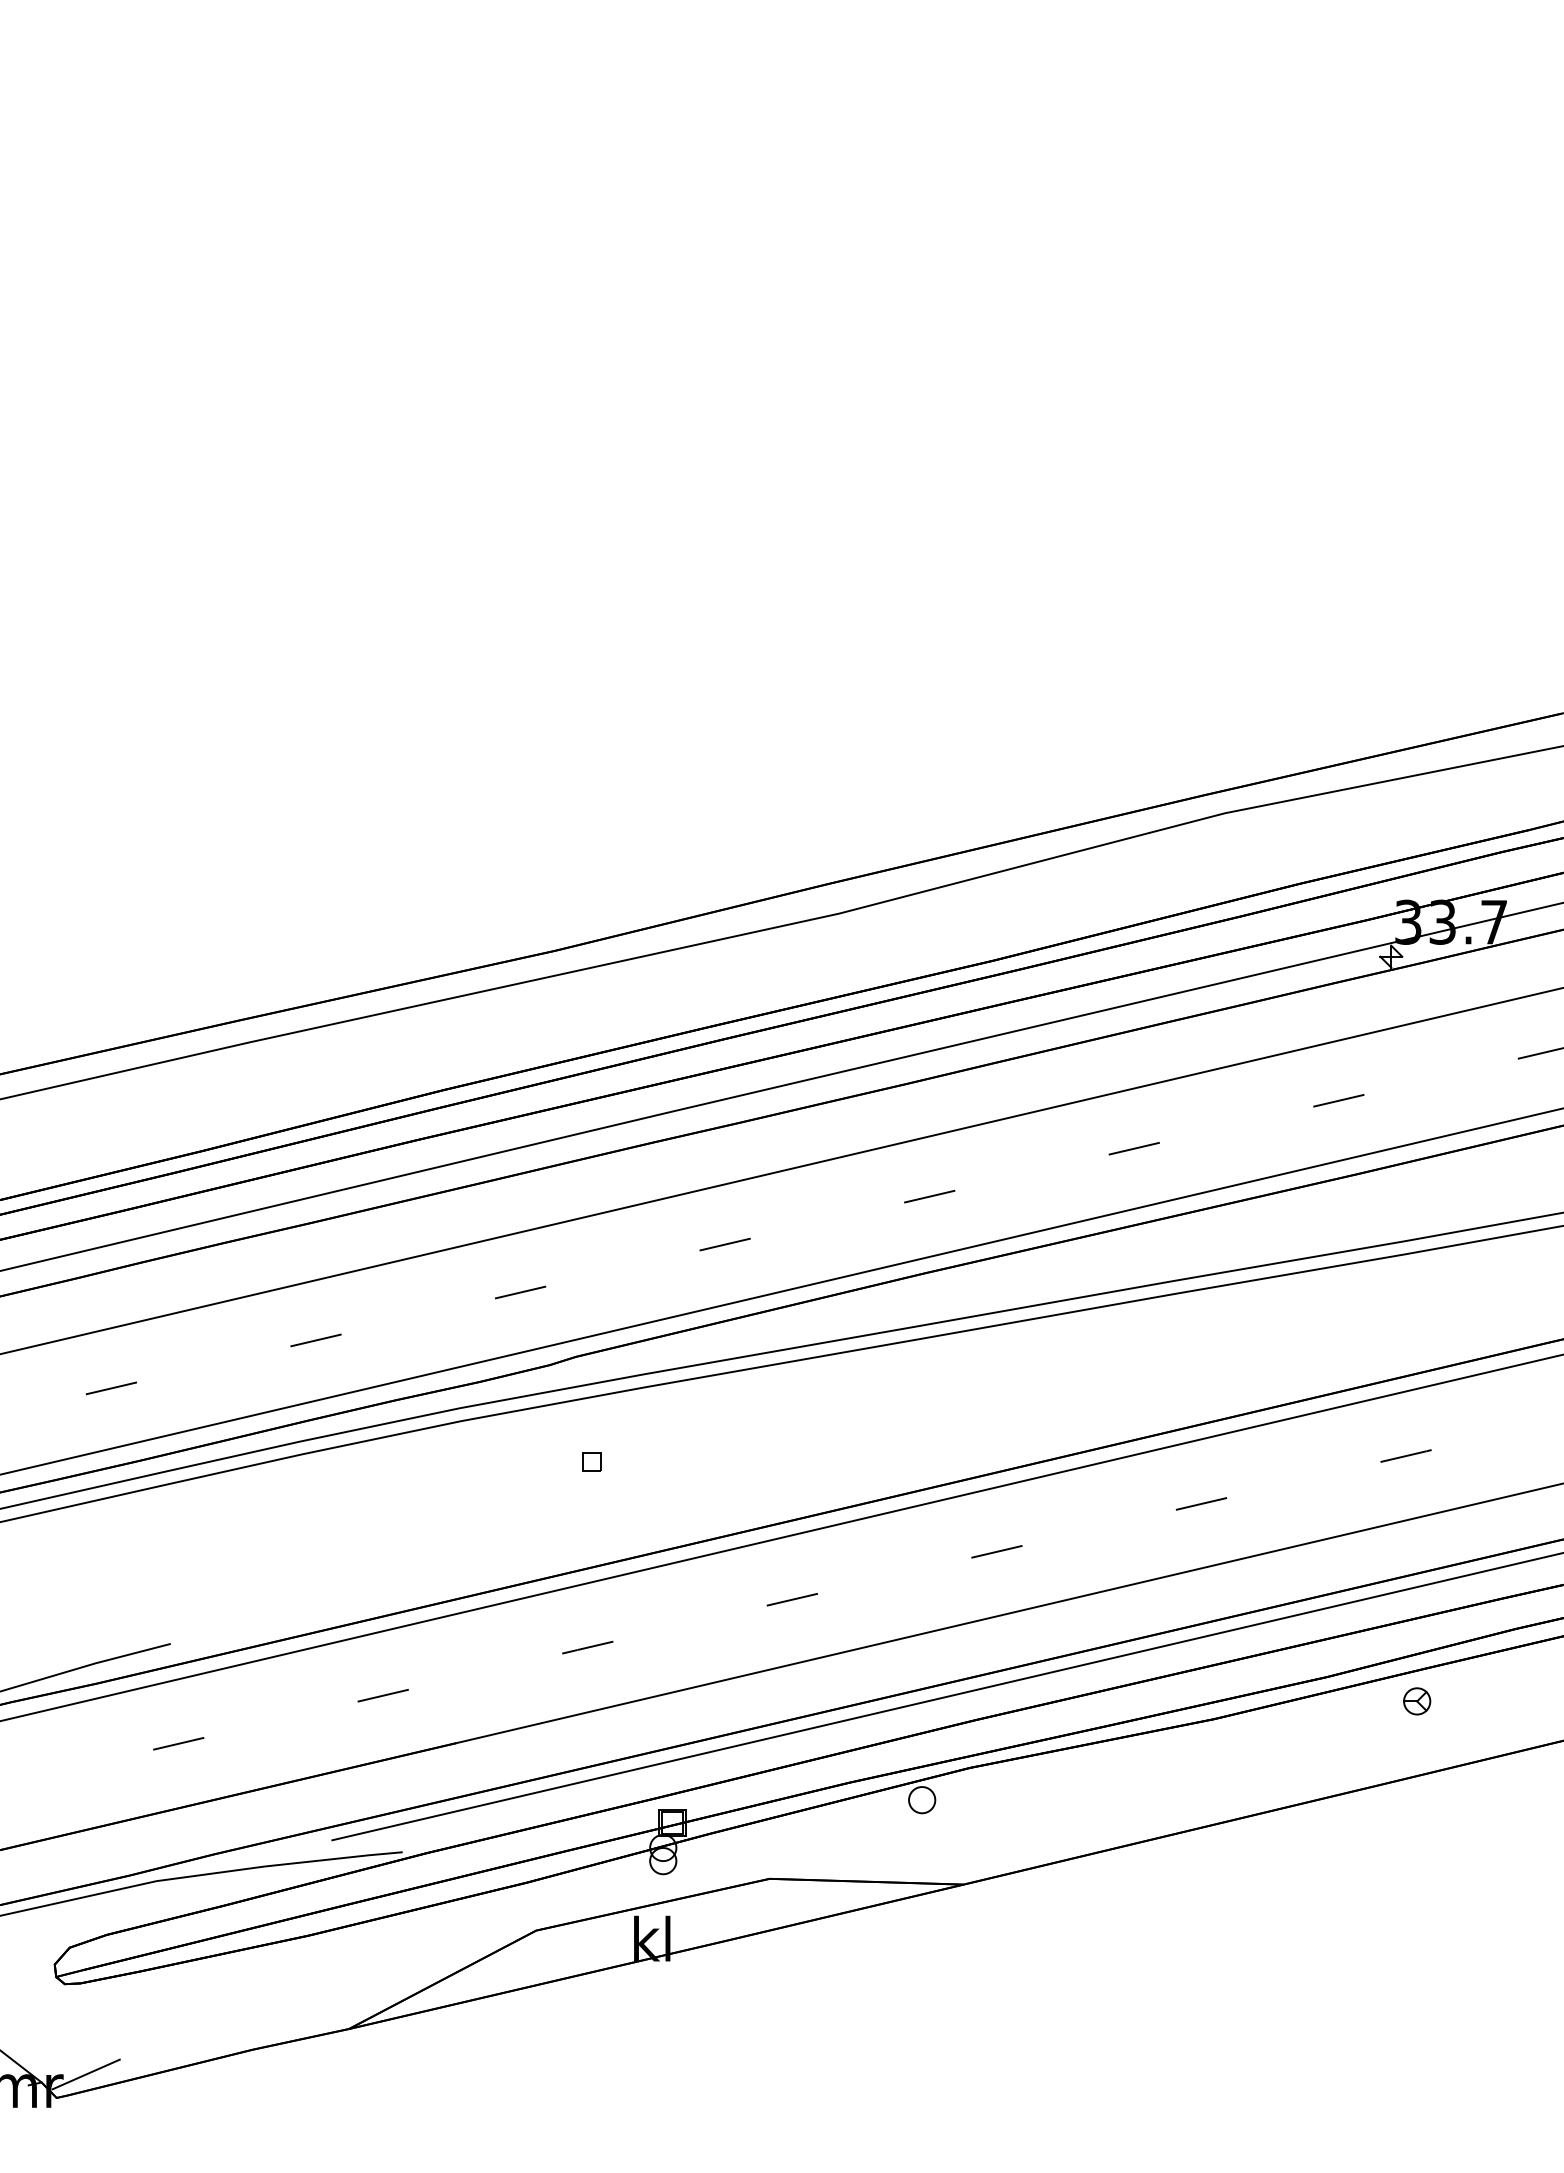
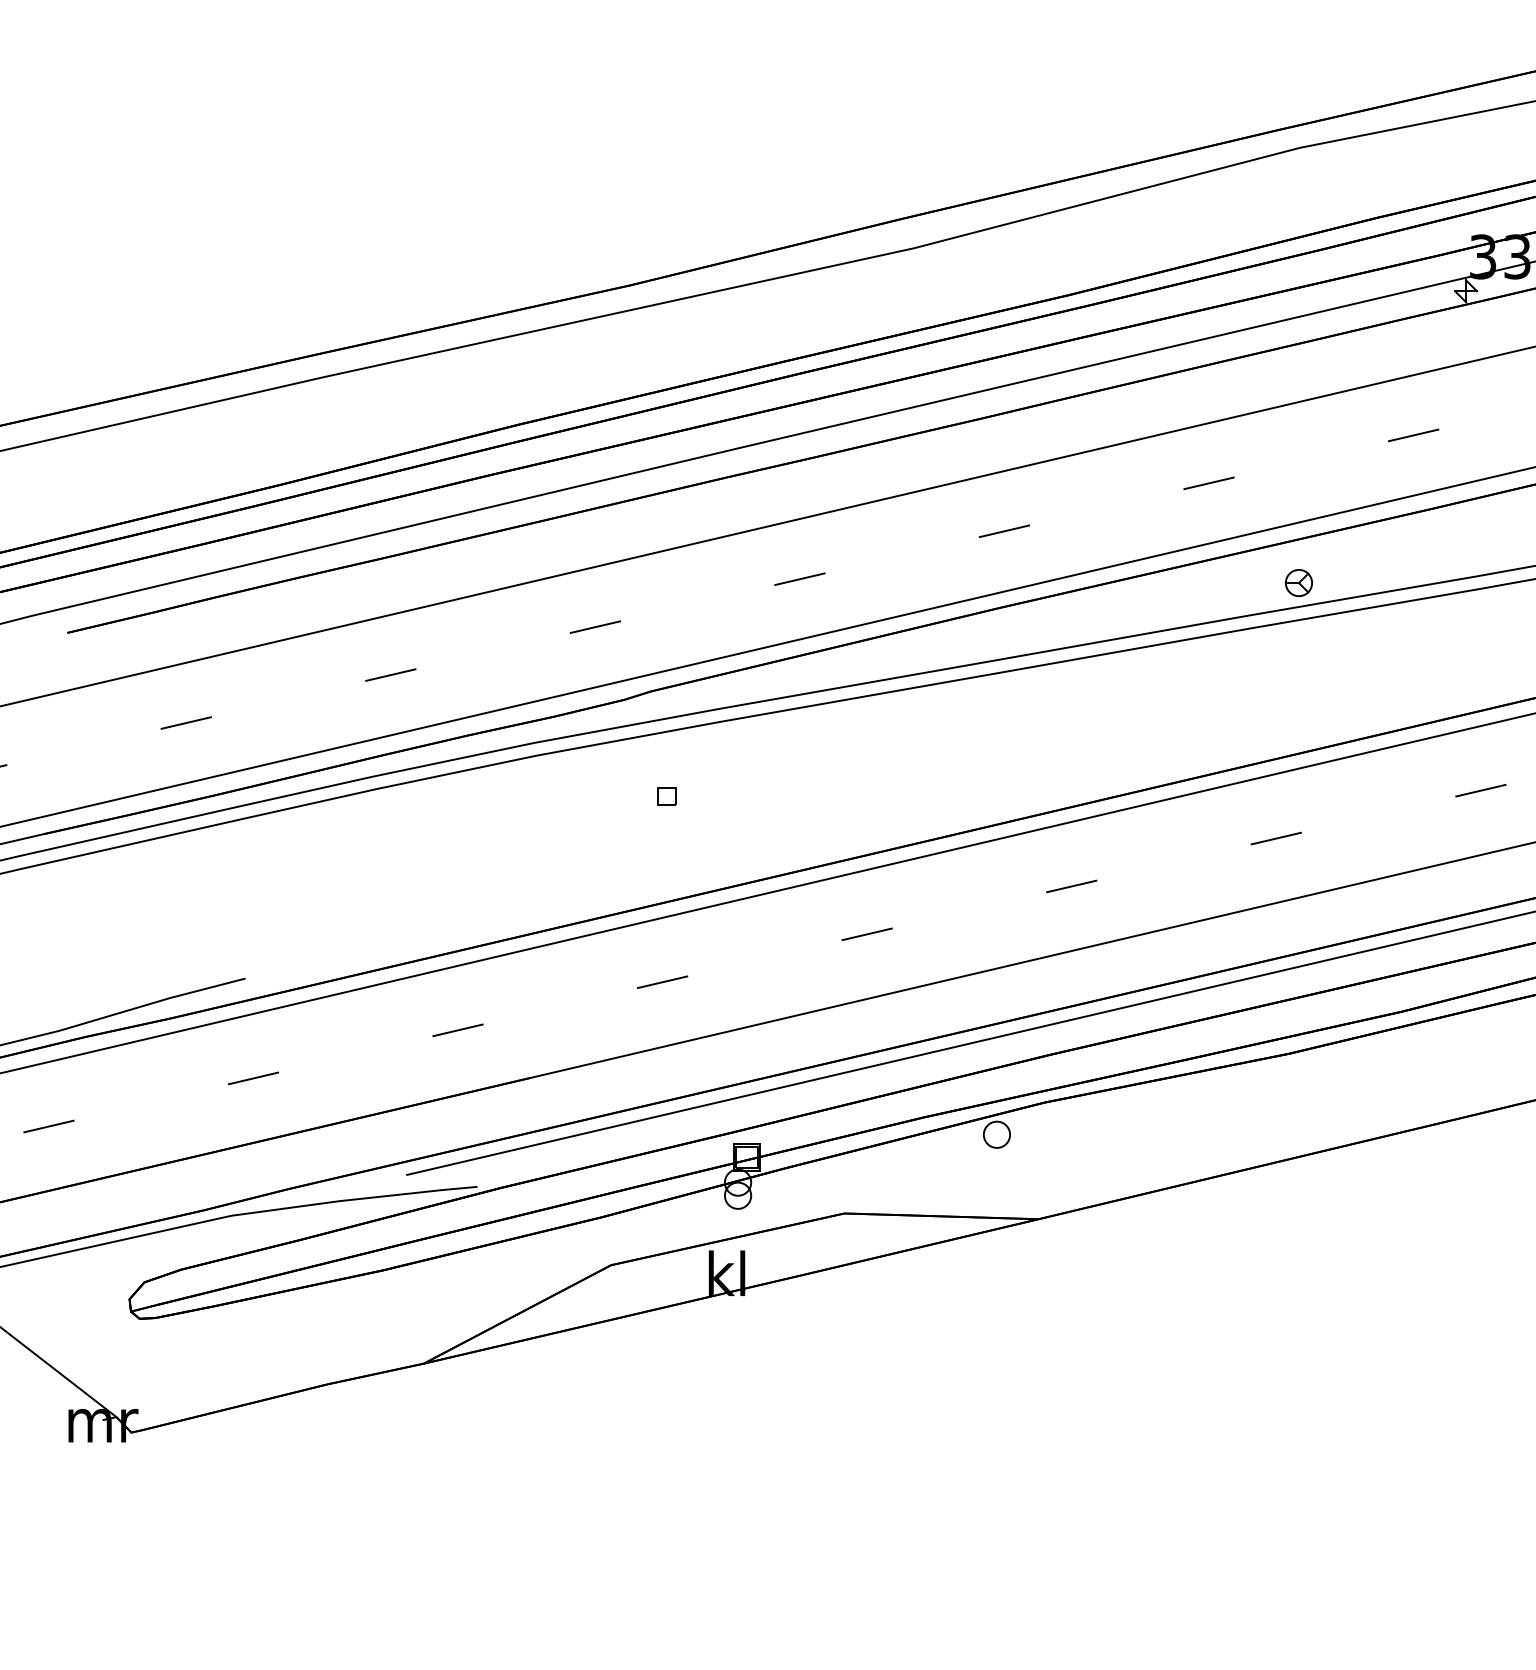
part: (1417, 1701) -> (1299, 583), moved
line: (85, 2074) -> (160, 1409), removed

